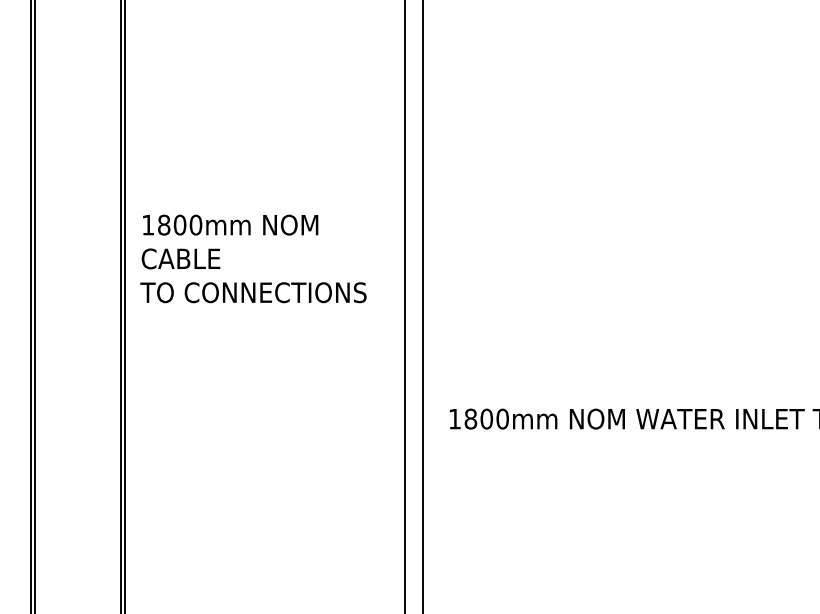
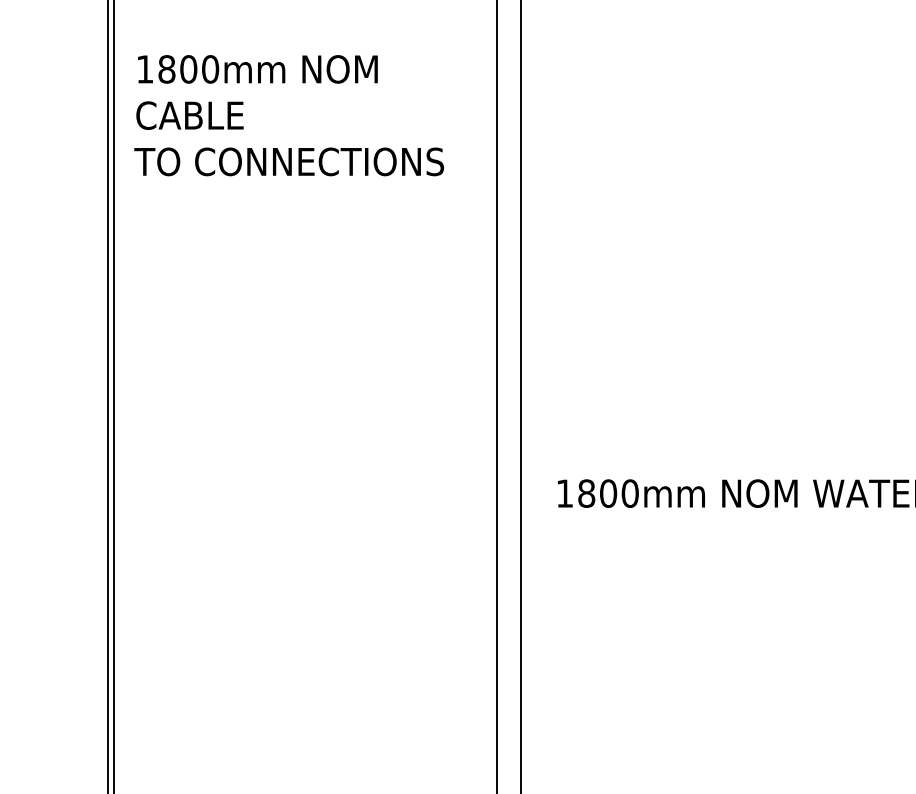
text: (253, 258) -> (289, 115), moved

